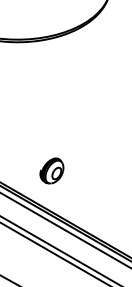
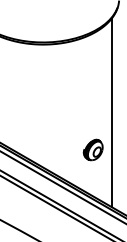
line: (102, 125) -> (112, 112), added
part: (51, 170) -> (92, 149), moved

